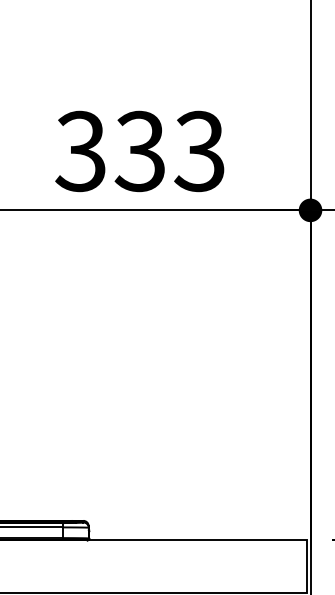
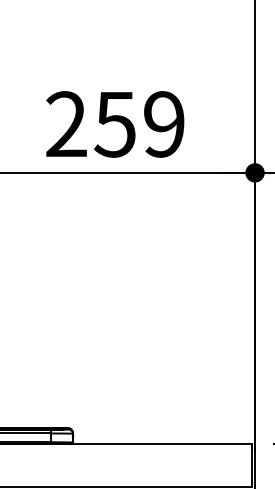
text: (139, 151) -> (114, 124), 333 -> 259

